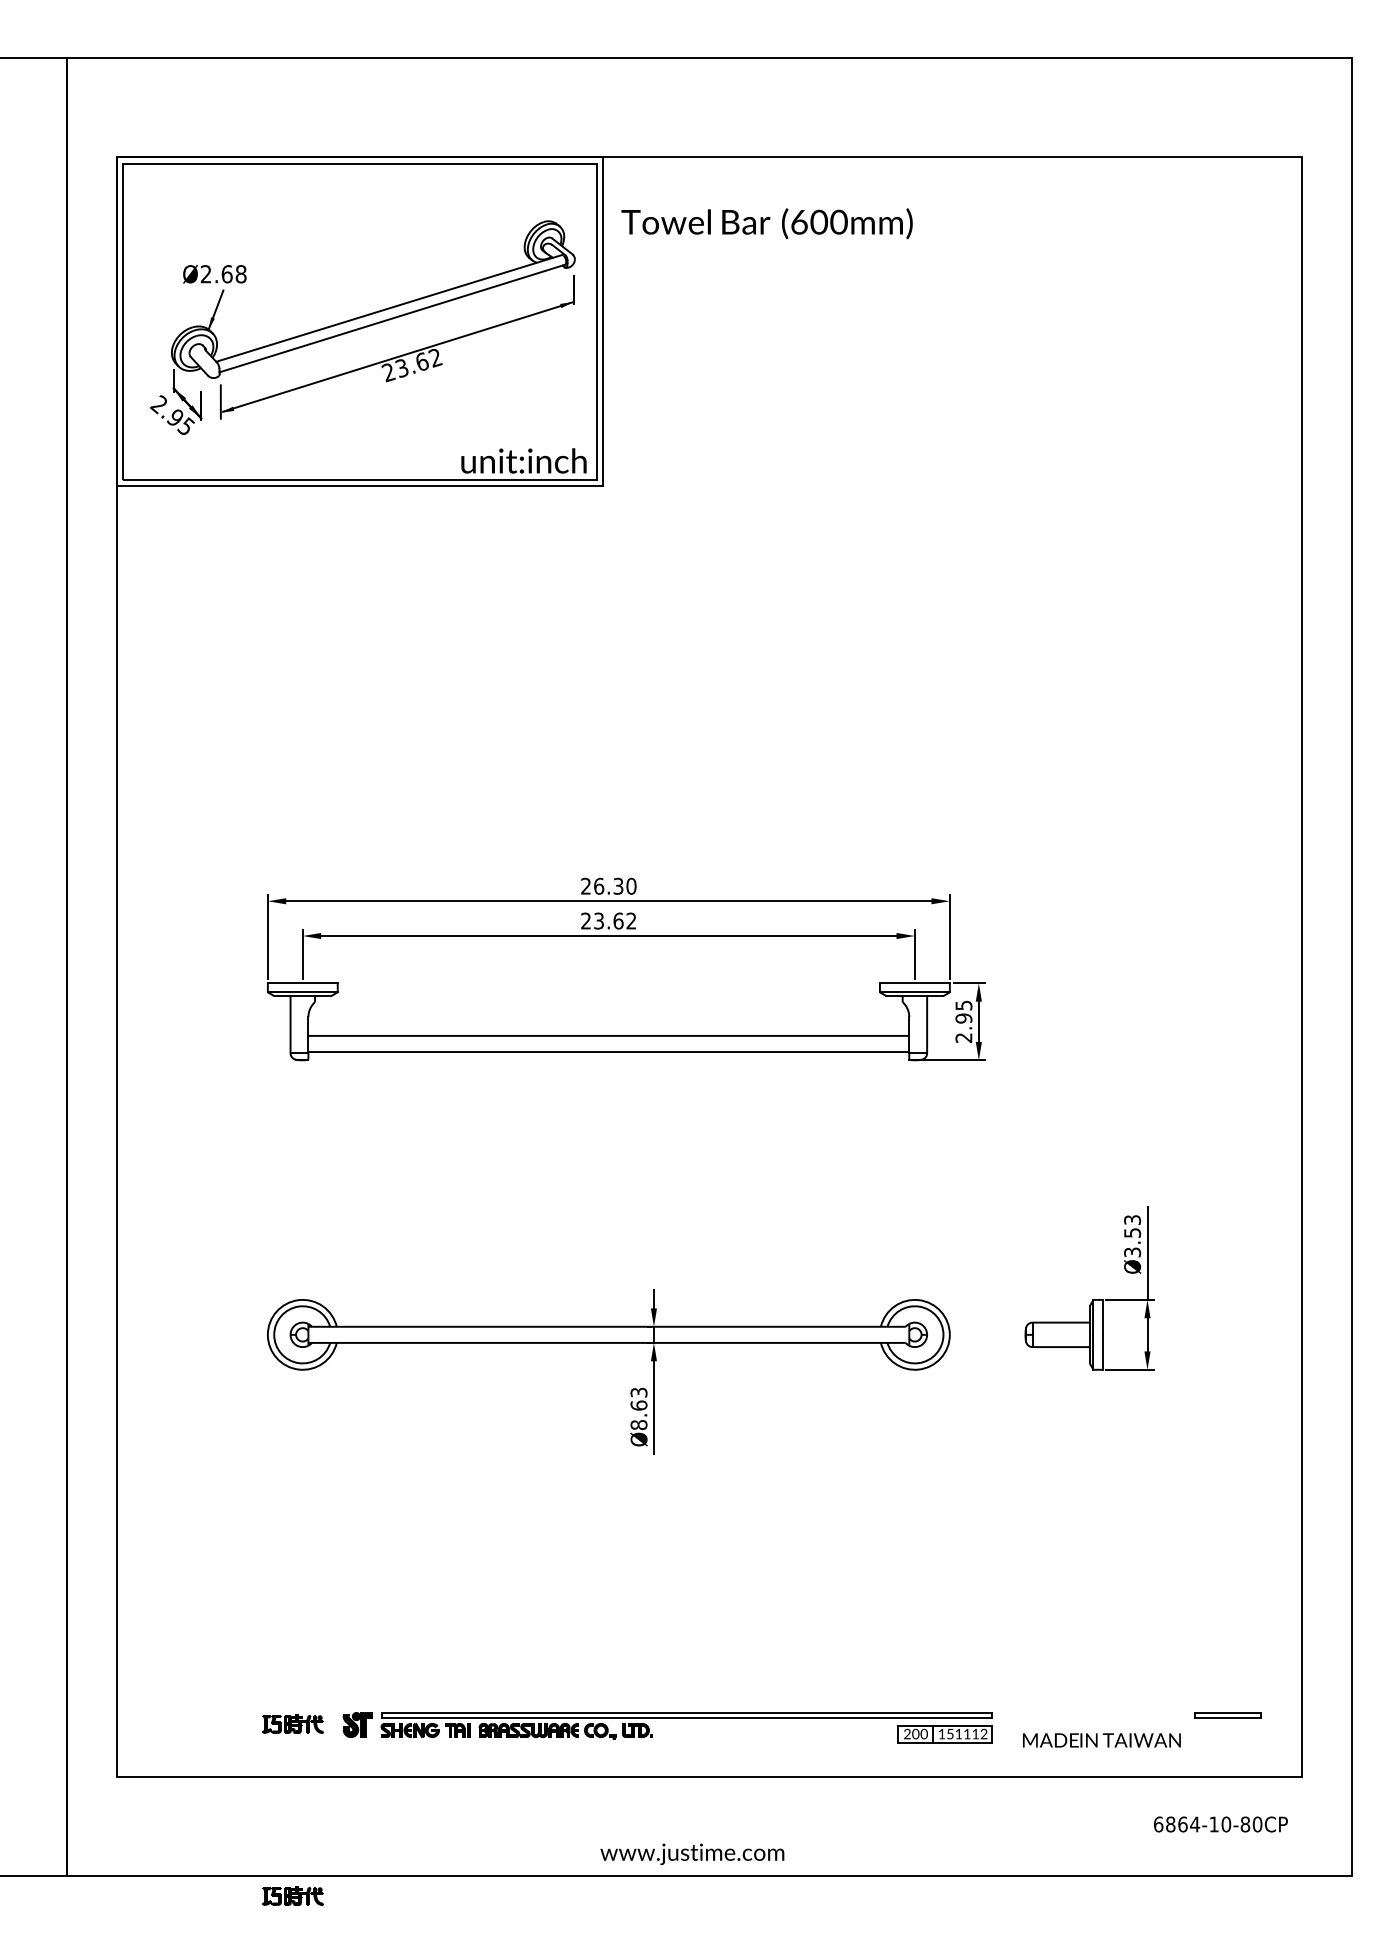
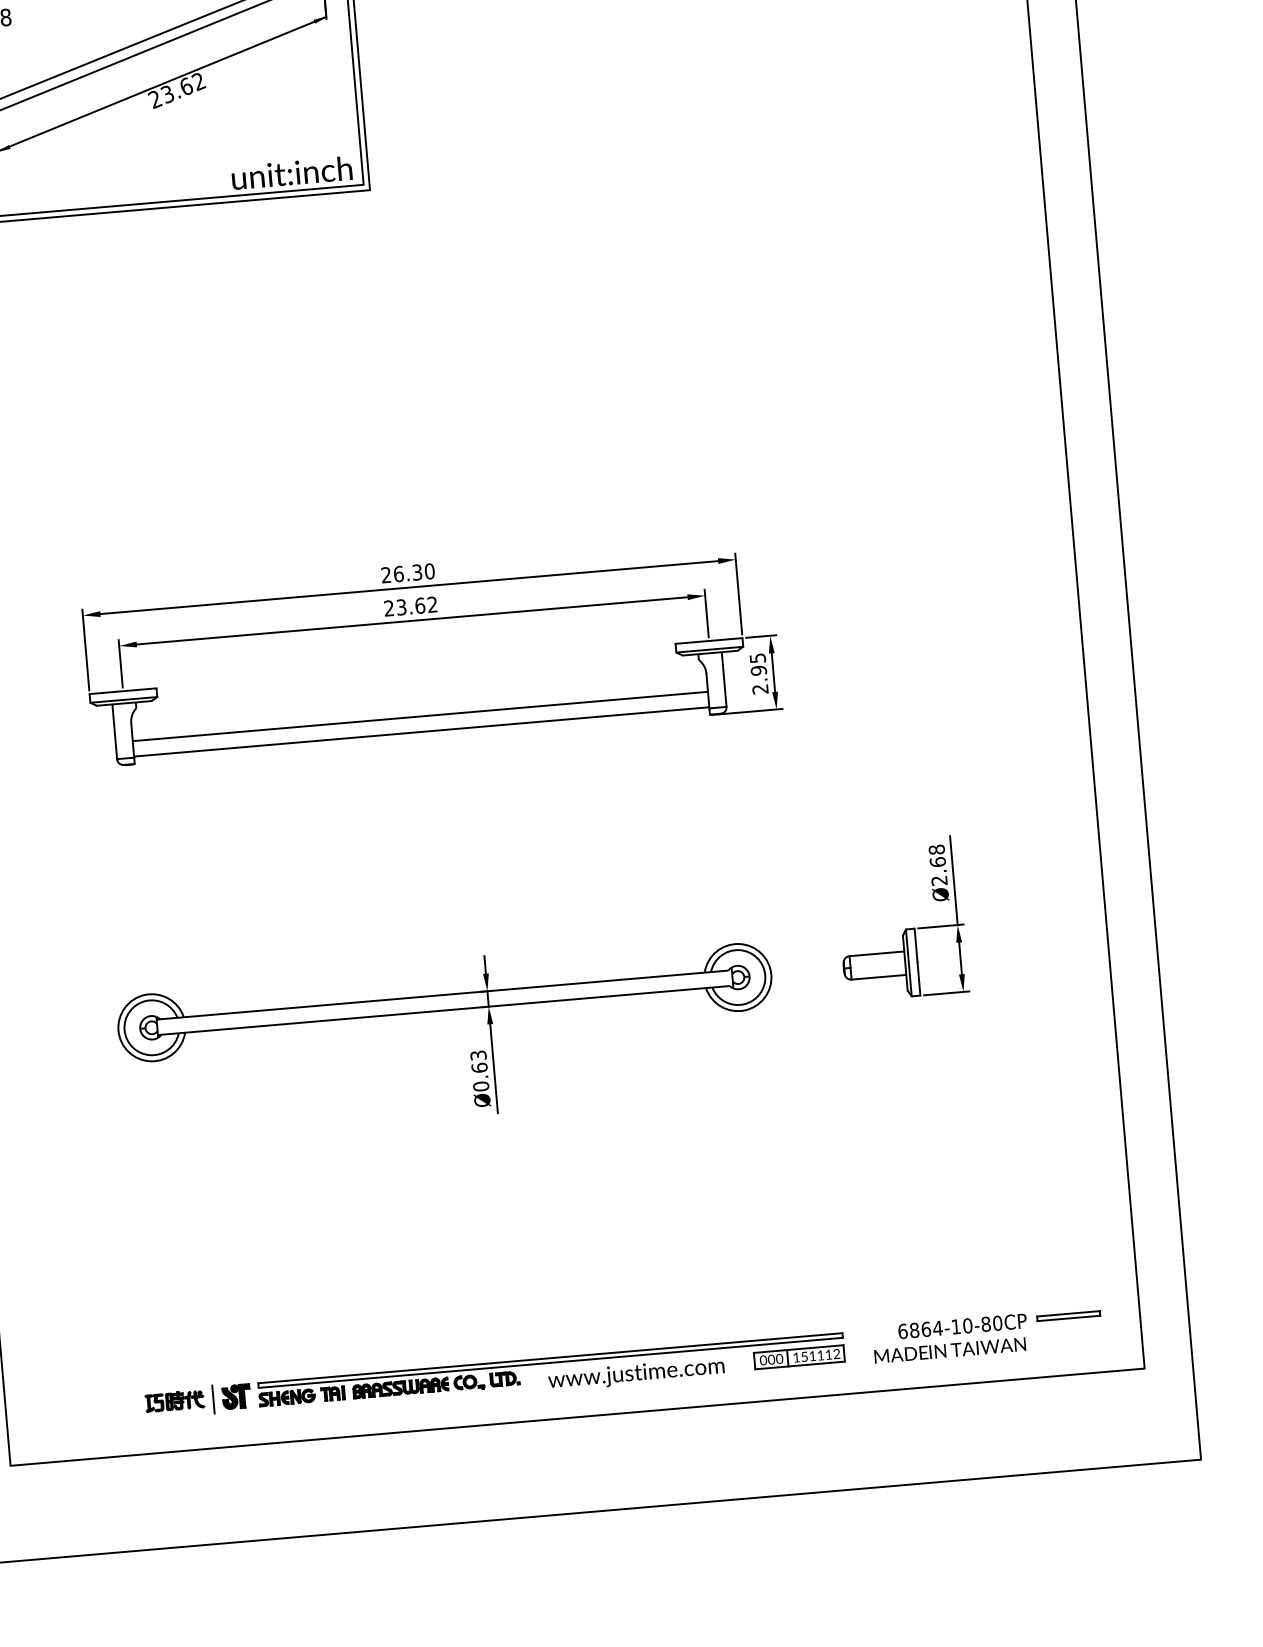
text: (1132, 1236) -> (938, 865), Ø3.53 -> Ø2.68
text: (638, 1425) -> (480, 1087), Ø8.63 -> Ø0.63
line: (333, 1725) -> (213, 1399), added
text: (907, 1734) -> (763, 1360), 200 -> 000
text: (1220, 1824) -> (962, 1326), moved
text: (692, 1853) -> (636, 1373), moved
part: (292, 1895) -> (188, 1565), removed

